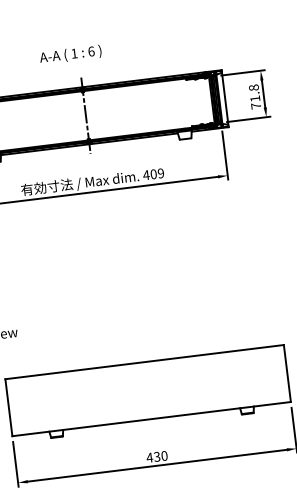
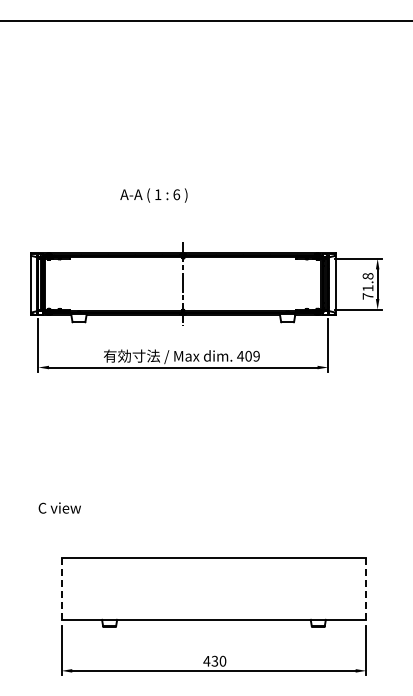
text: (70, 54) -> (153, 195), moved
line: (287, 373) -> (366, 588), solid -> dashed
line: (8, 408) -> (61, 589), solid -> dashed

